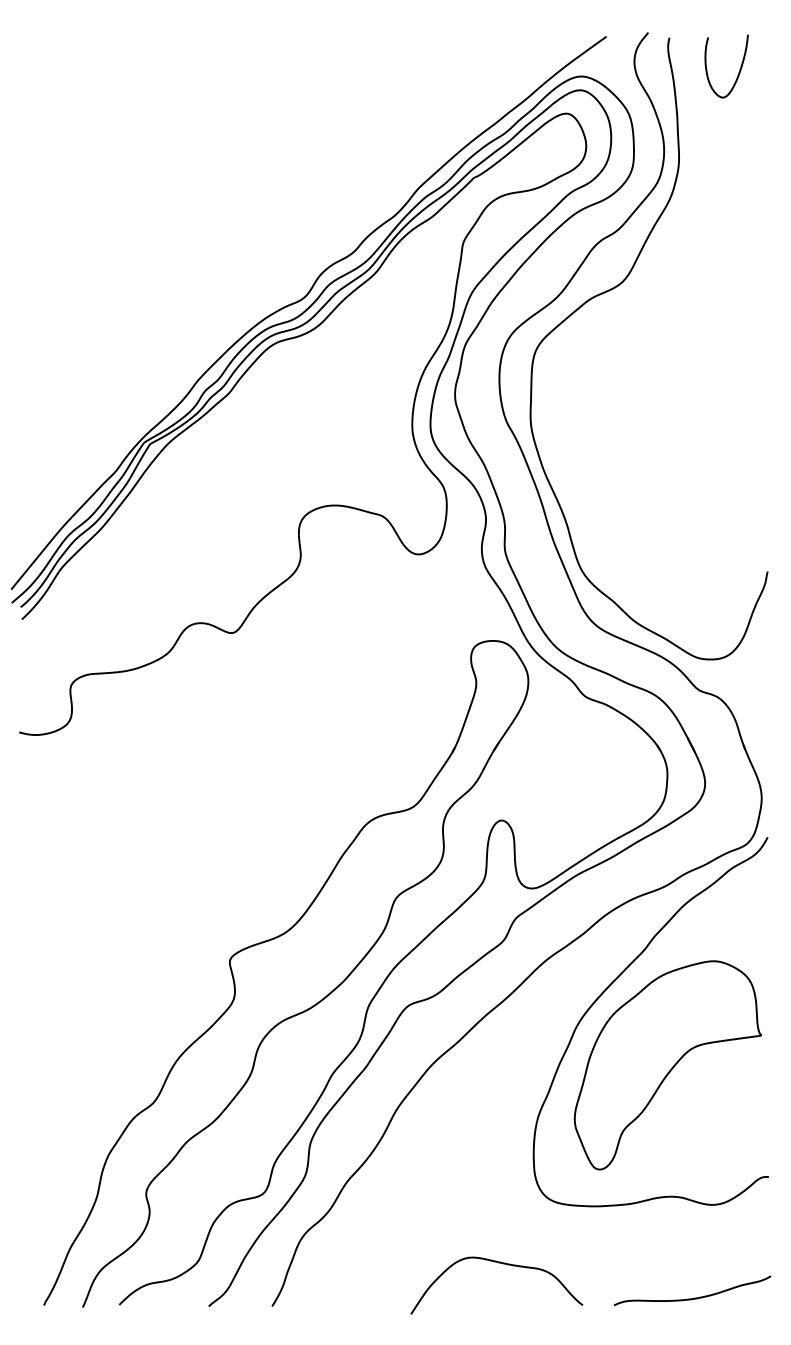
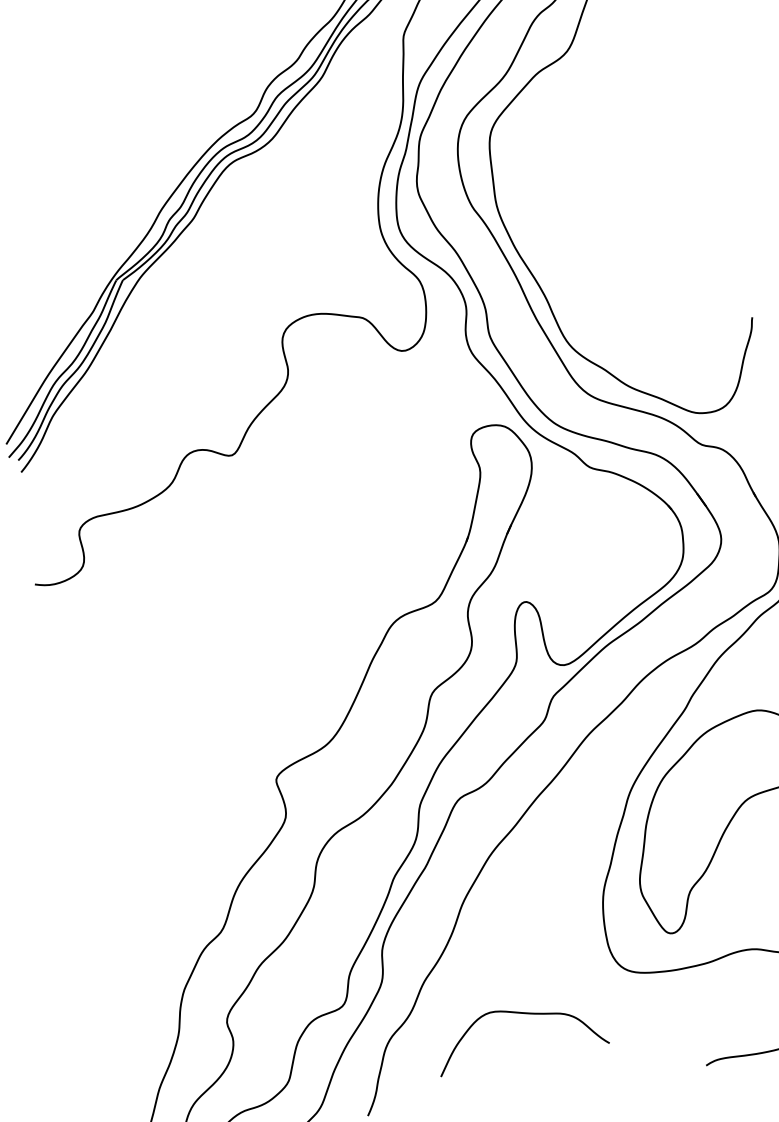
curve: (498, 1263) -> (520, 1014), moved

